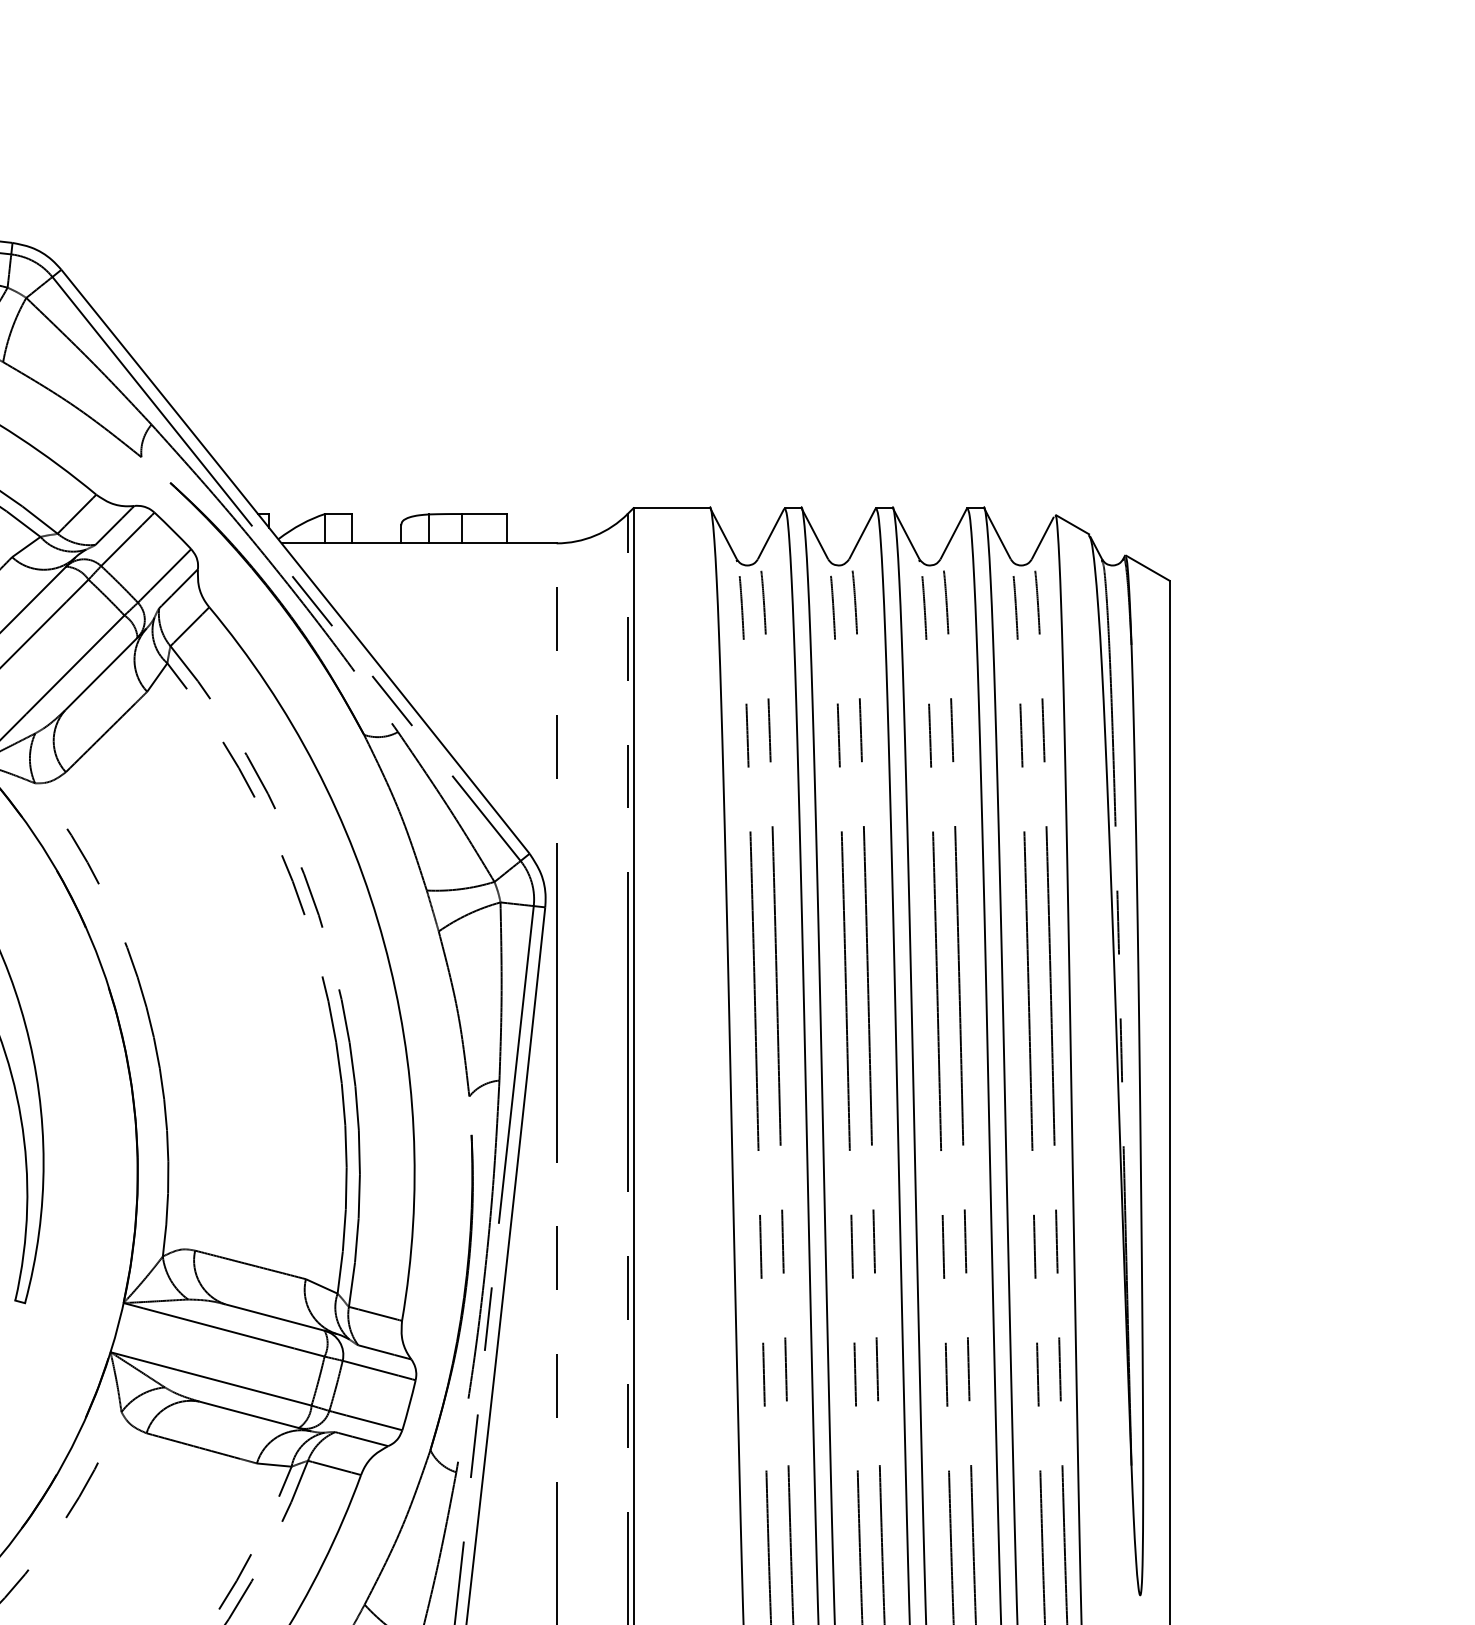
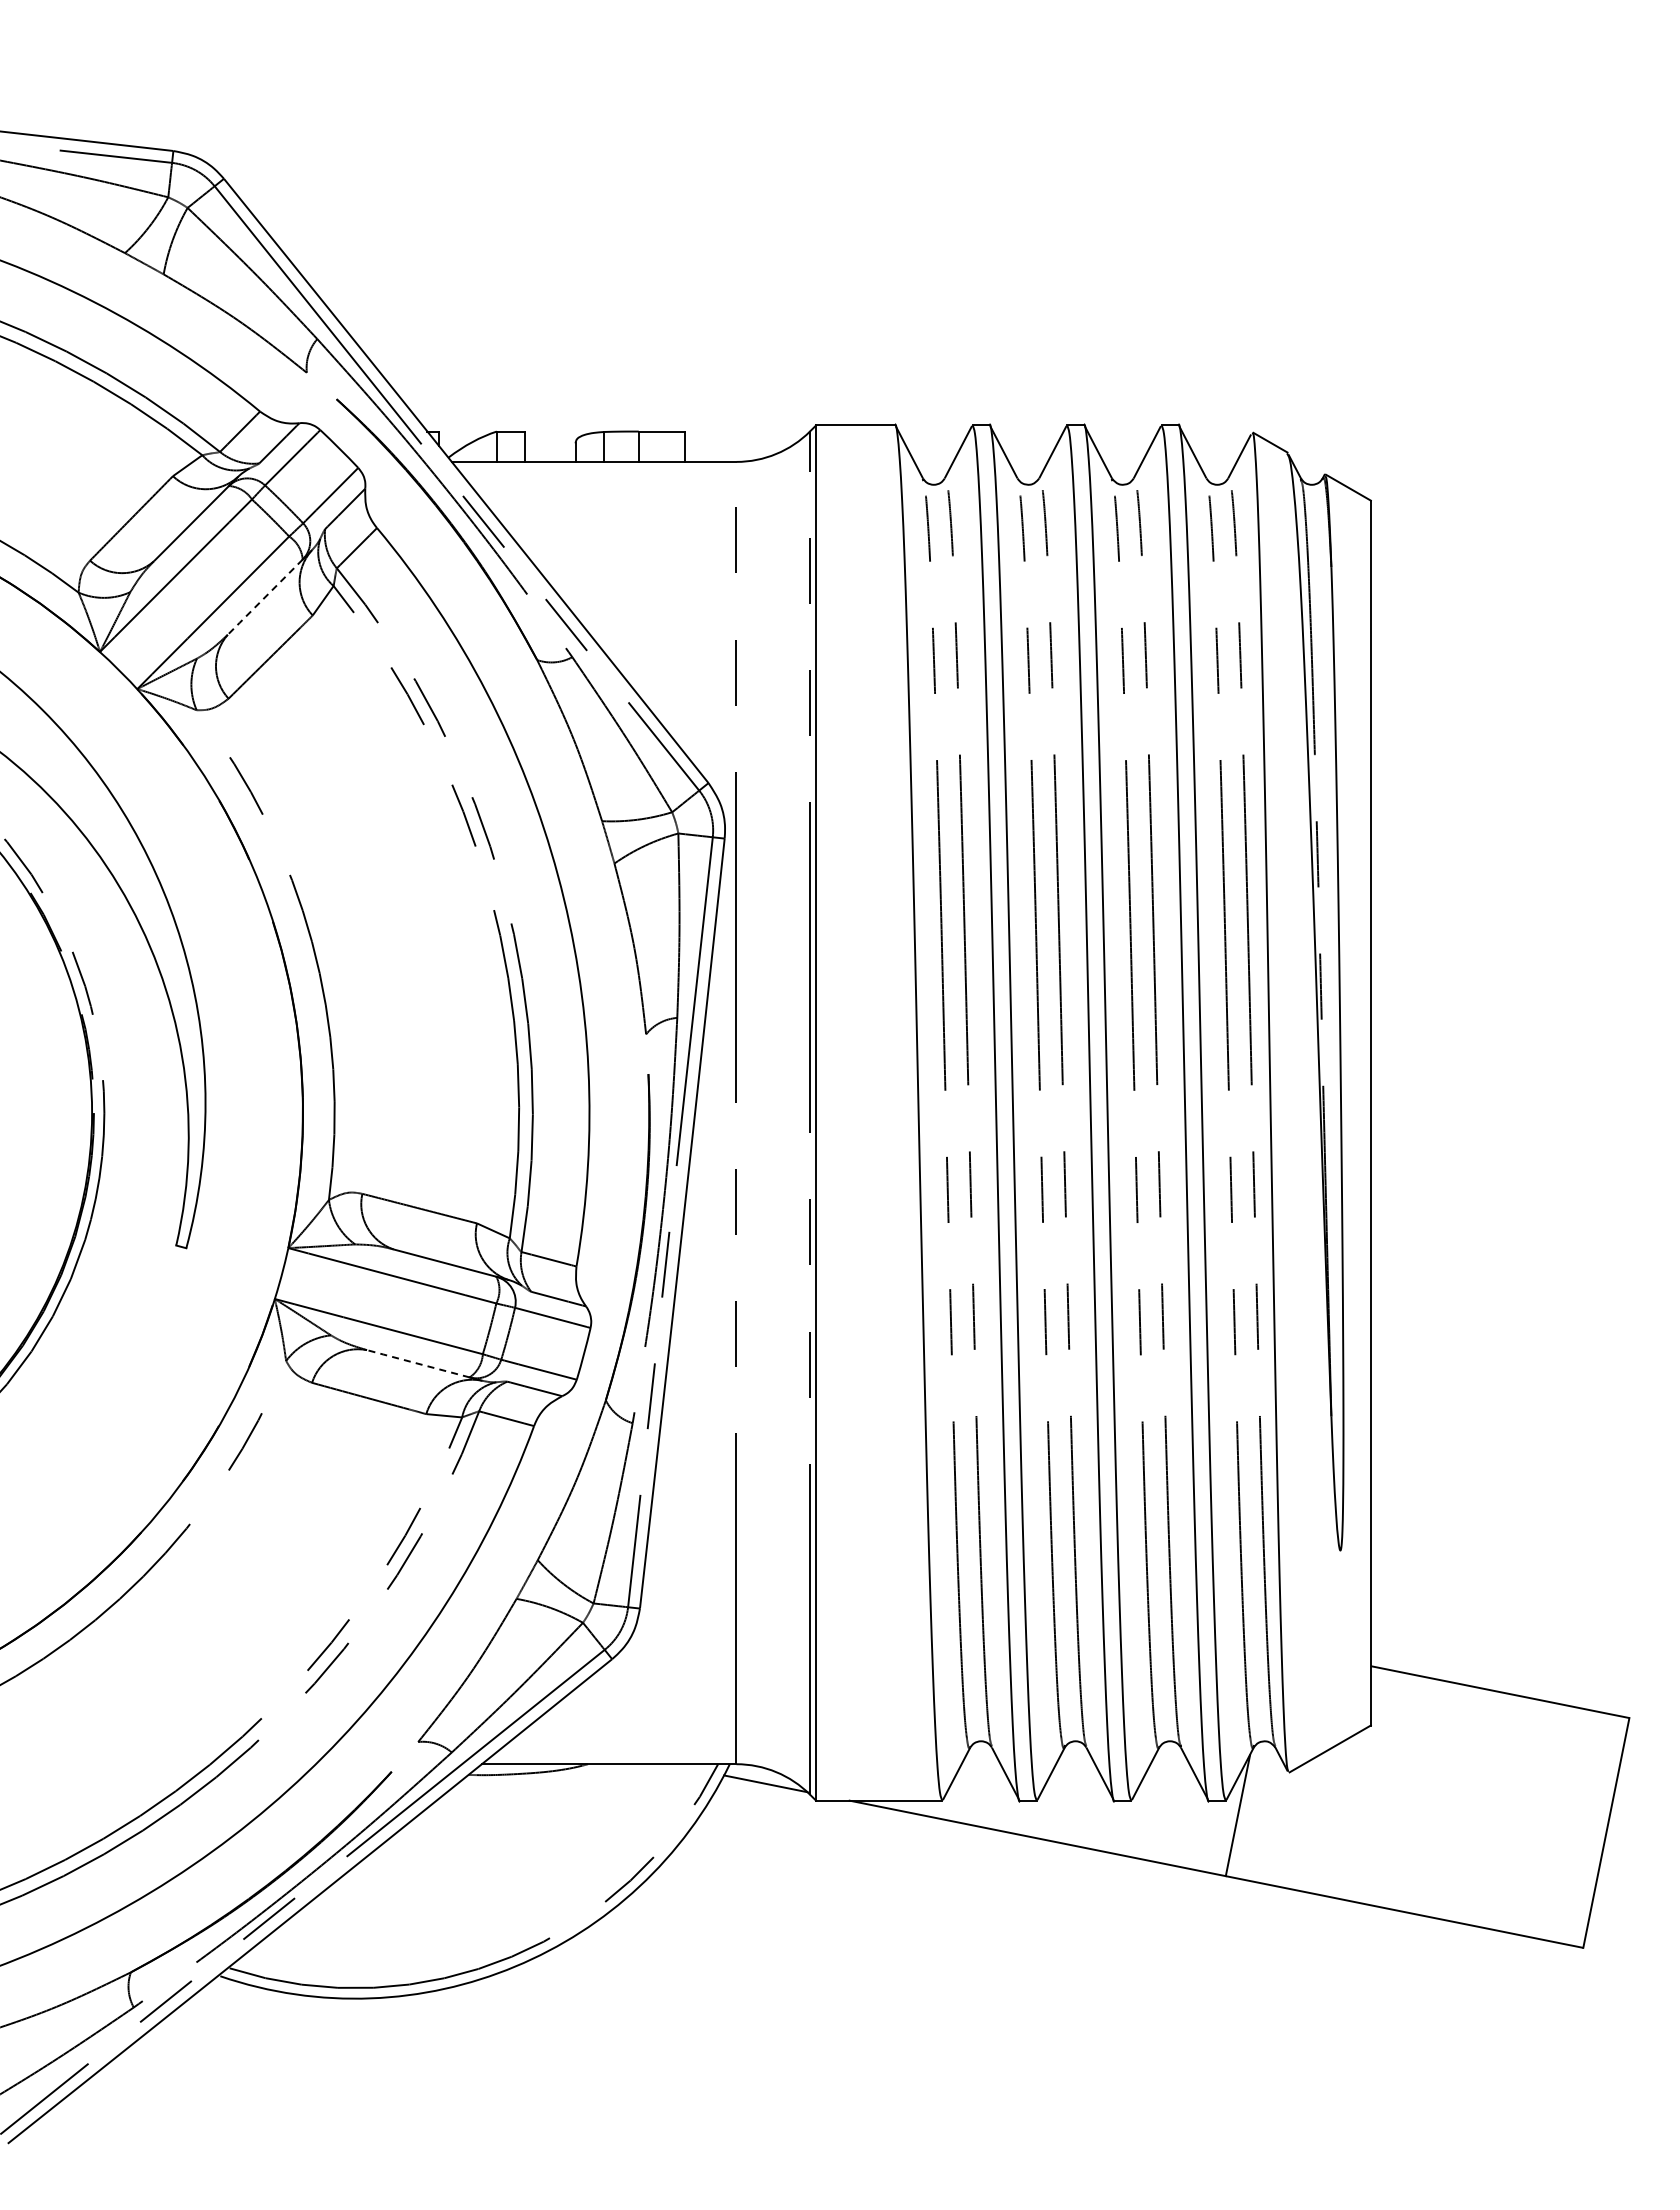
line: (100, 674) -> (264, 597), solid -> dashed
line: (248, 1414) -> (417, 1363), solid -> dashed

